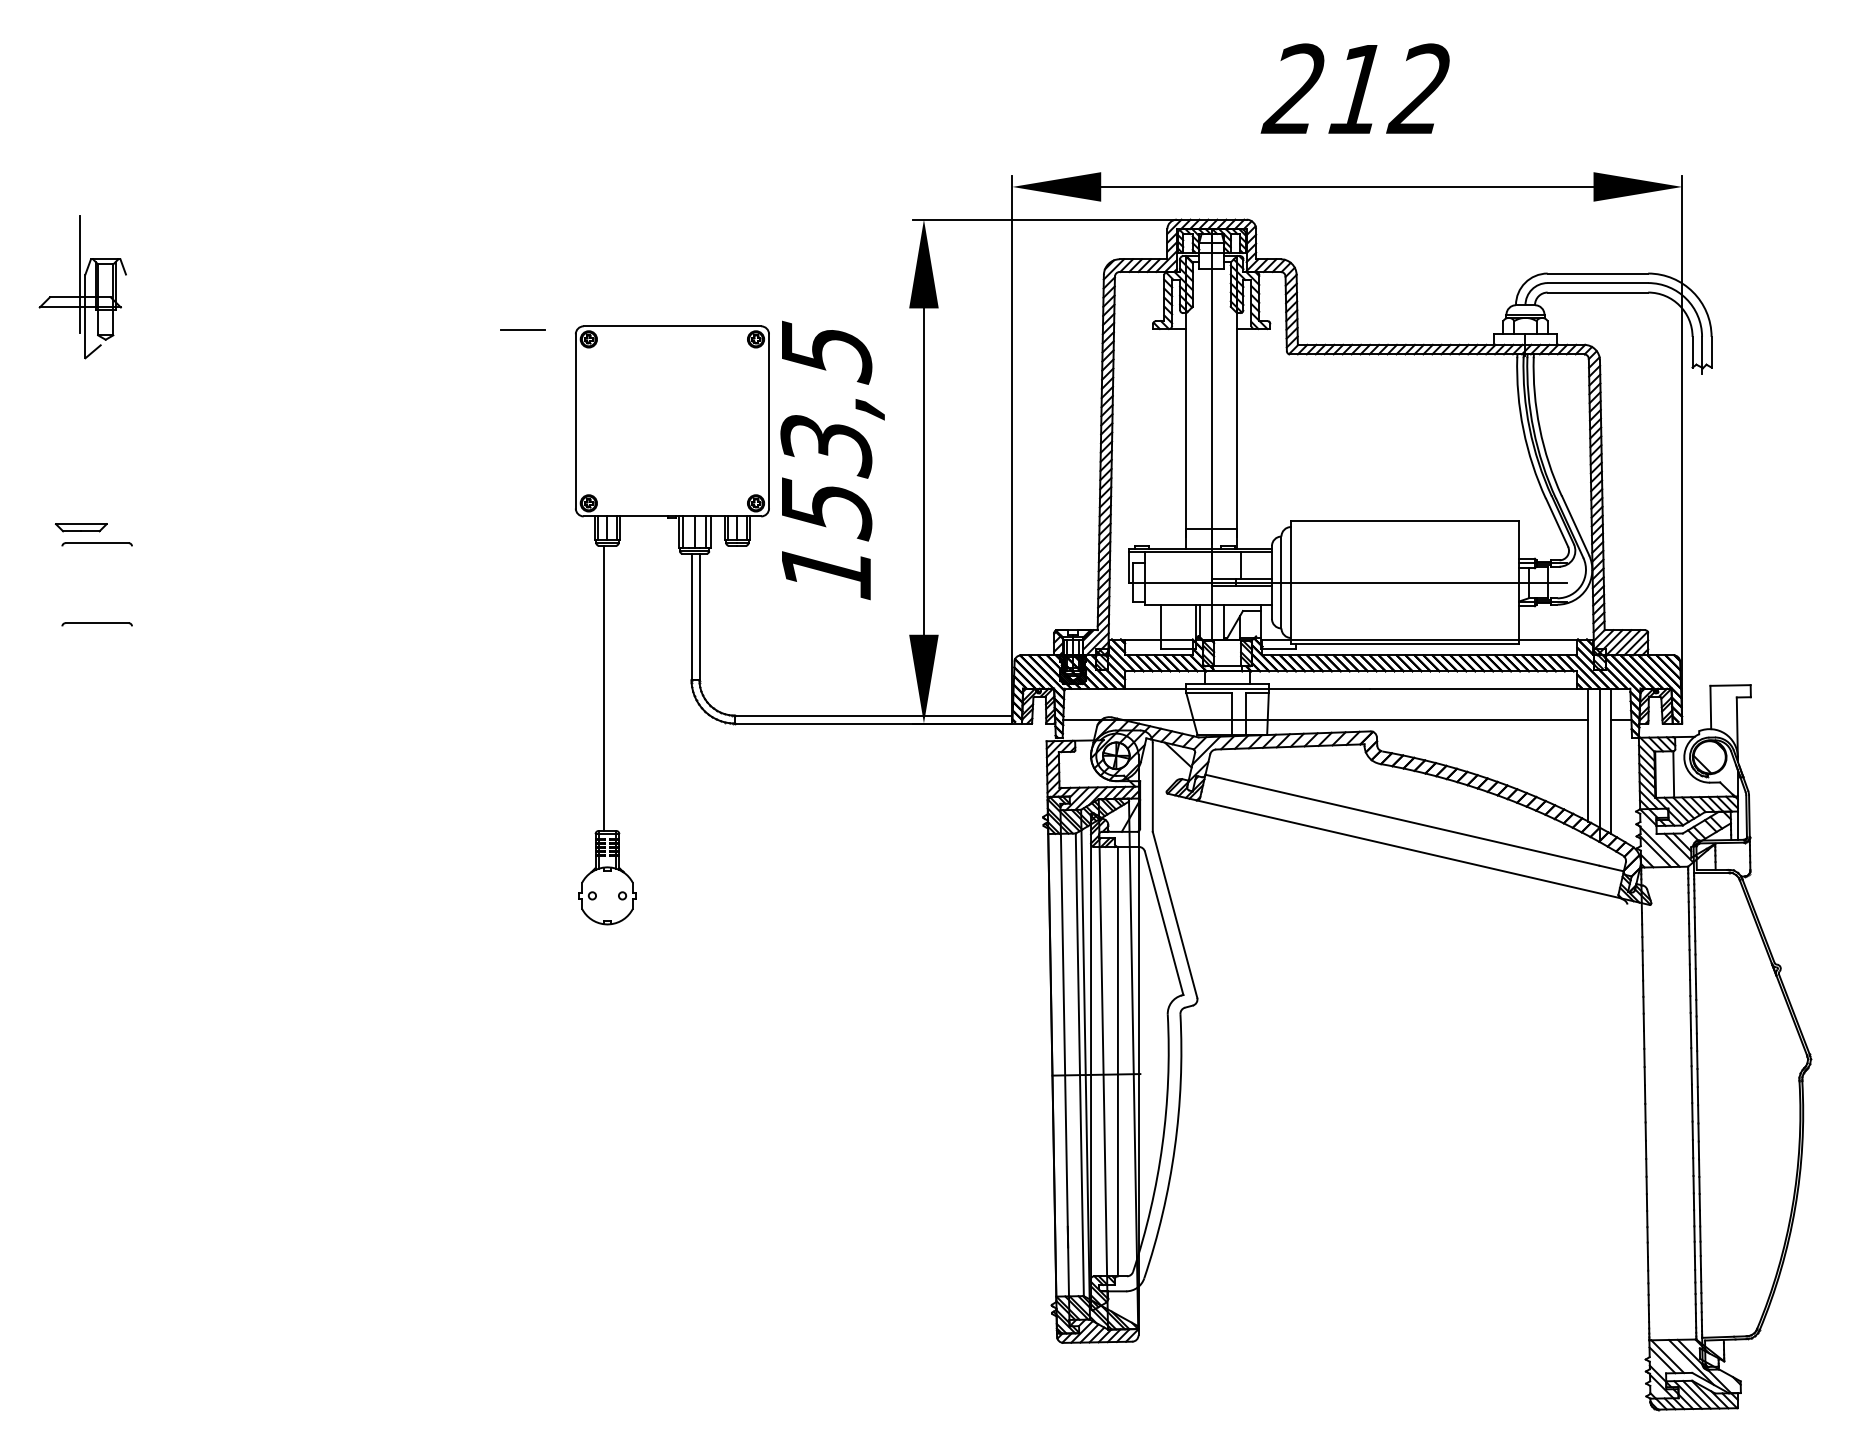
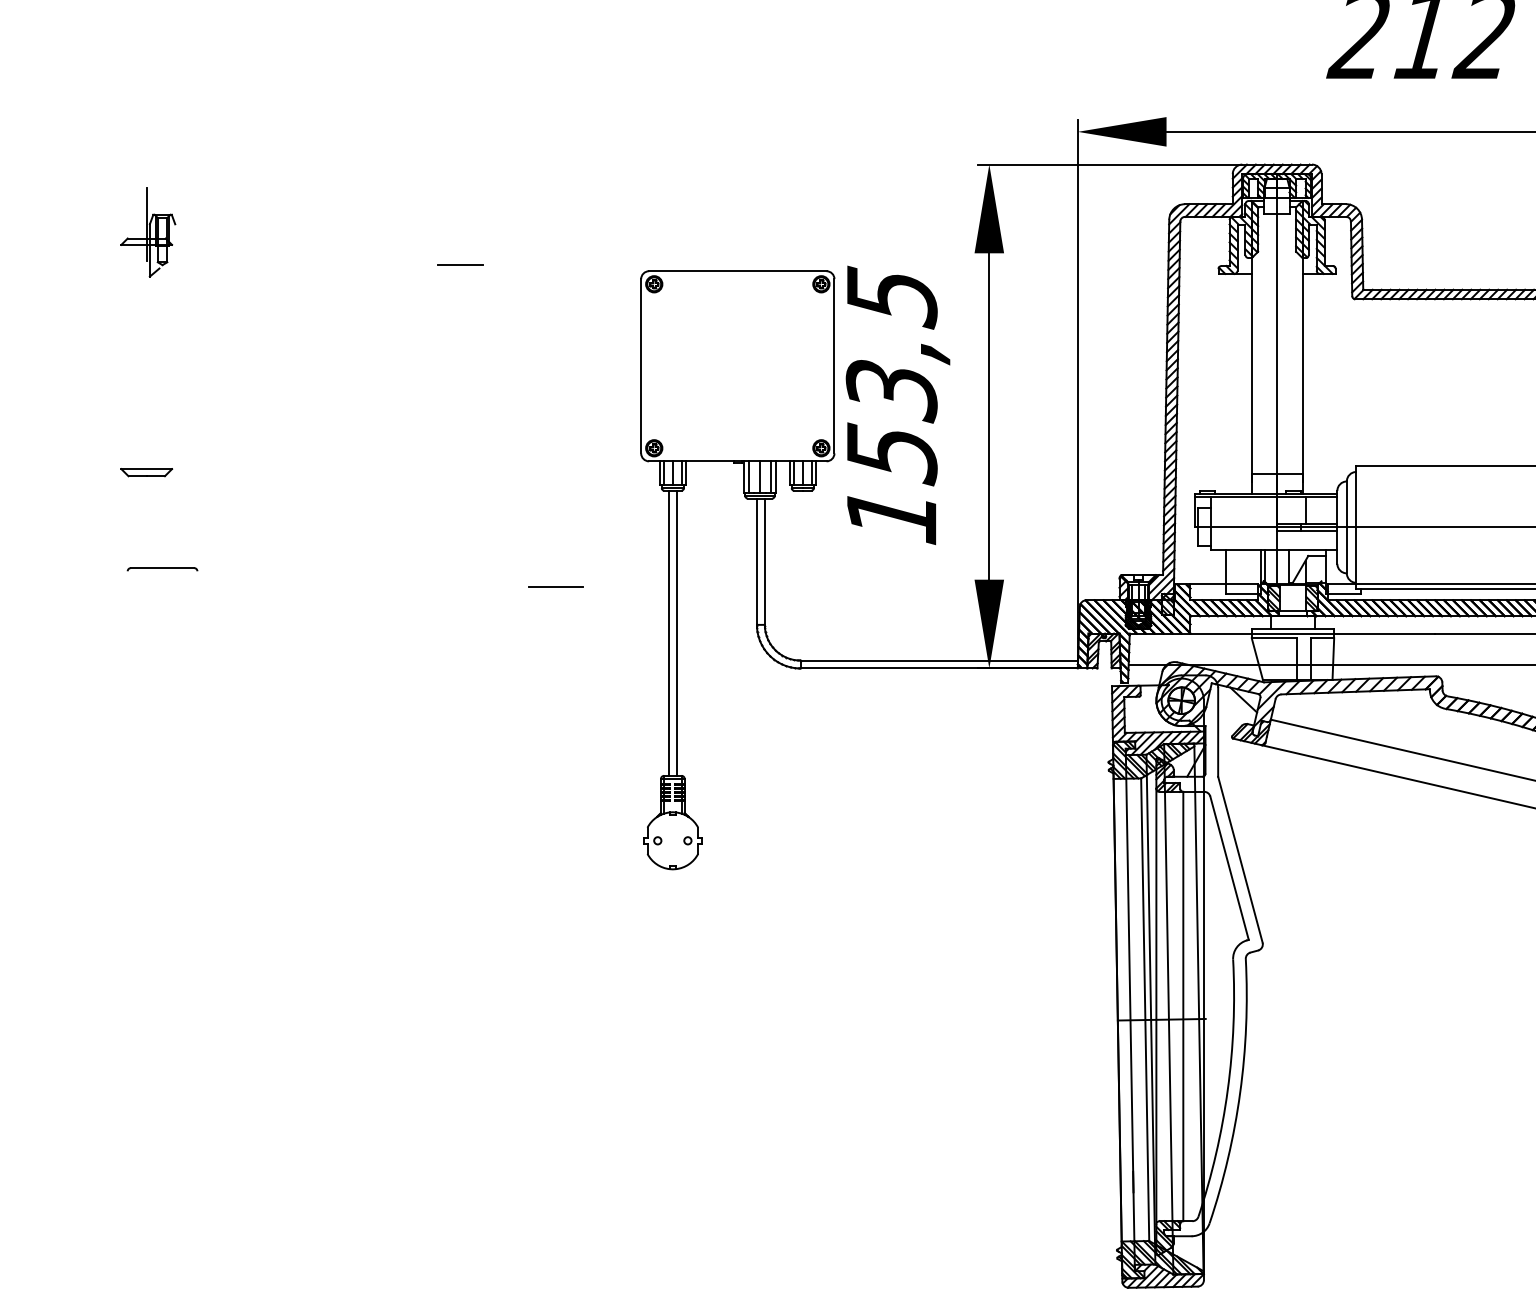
part: (82, 287) -> (147, 232), size x0.62
line: (522, 329) -> (459, 265), moved
part: (96, 544) -> (161, 489), removed
line: (490, 642) -> (555, 587), added
line: (611, 687) -> (676, 632), added

